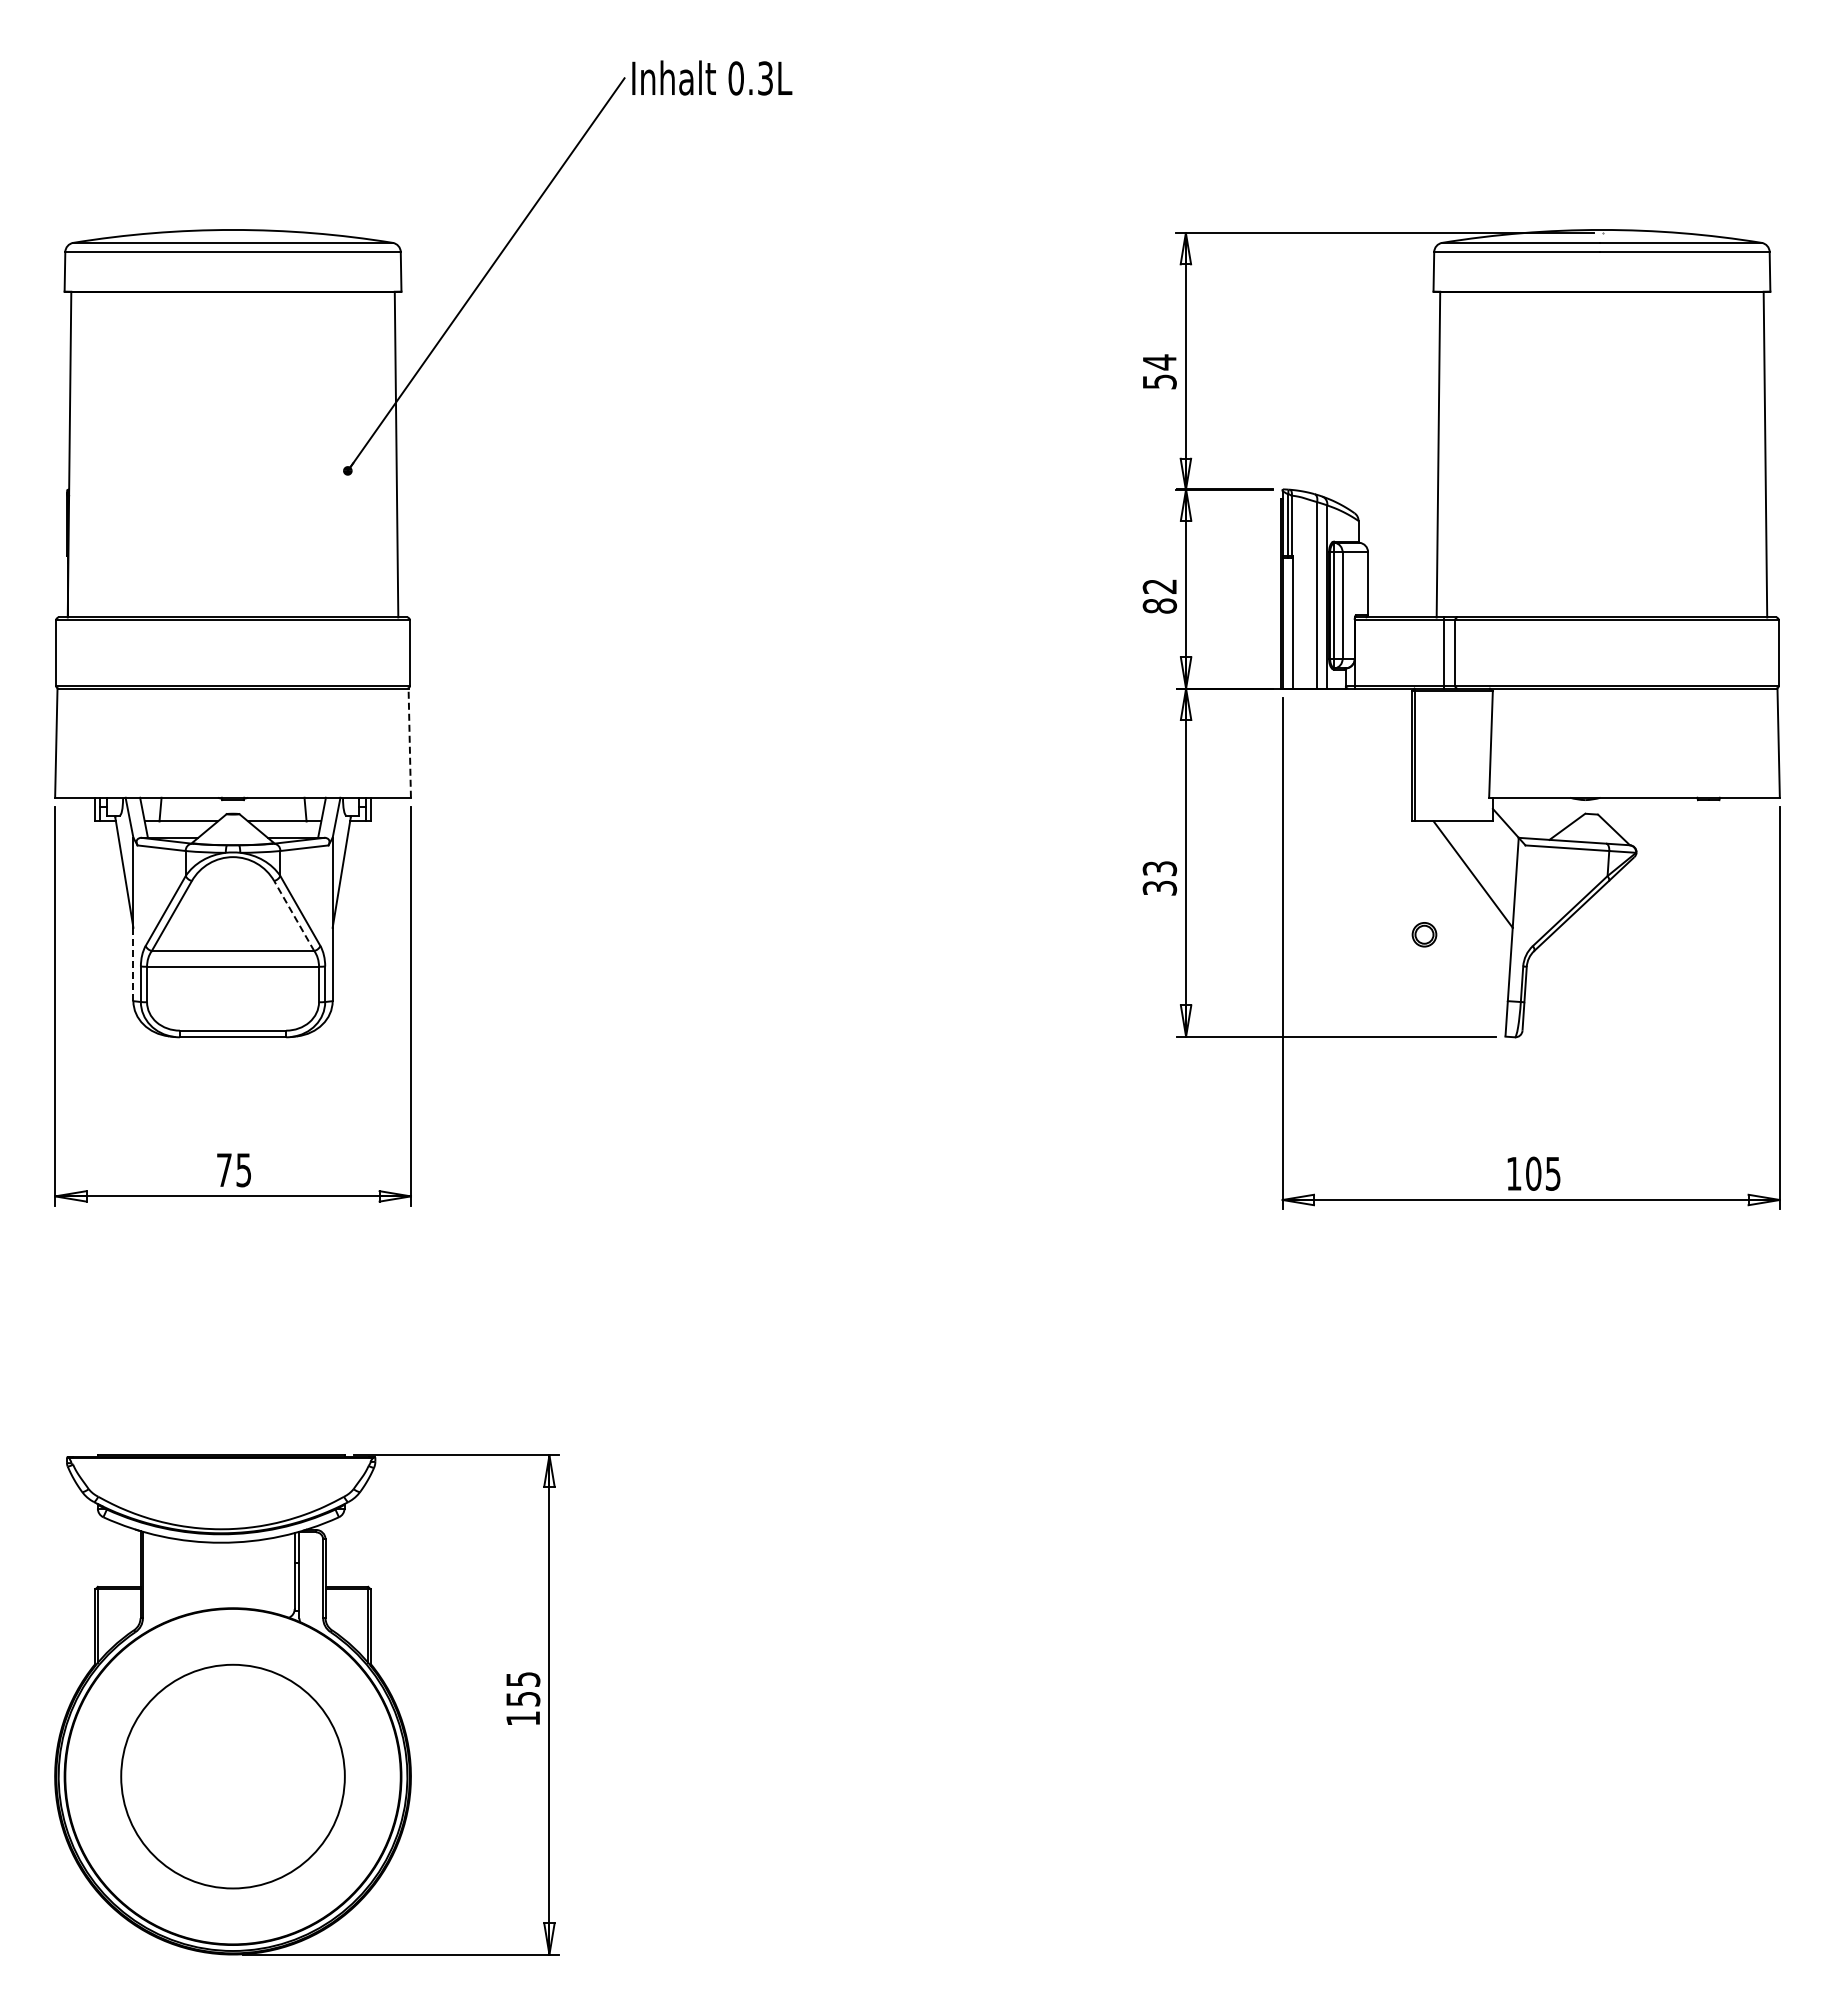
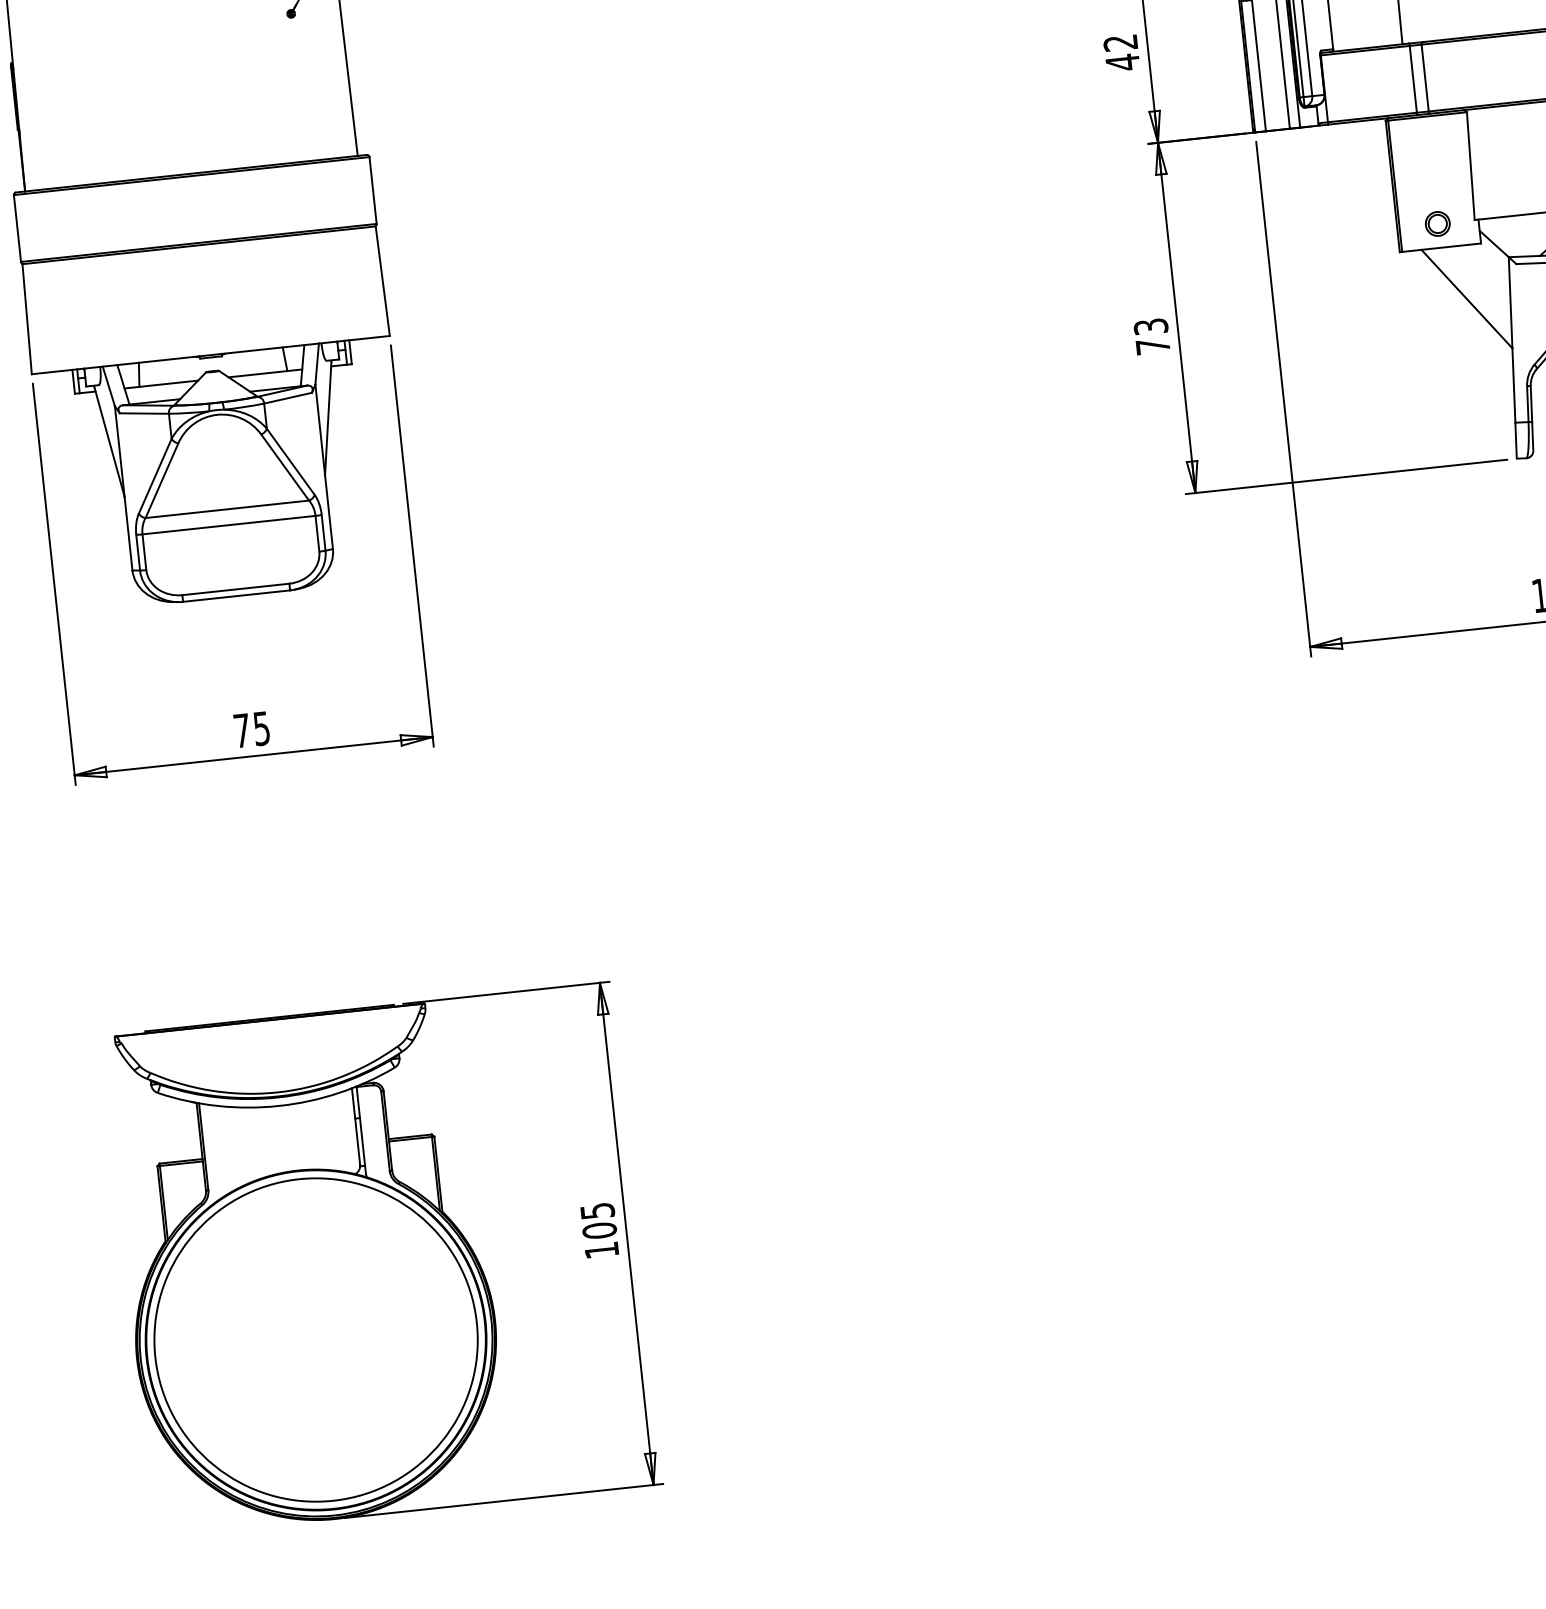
text: (1159, 606) -> (1122, 63), 82 -> 42
line: (409, 743) -> (382, 281), dashed -> solid
text: (1159, 888) -> (1152, 346), 33 -> 73
line: (293, 915) -> (284, 467), dashed -> solid
part: (1424, 934) -> (1437, 223), moved
line: (133, 964) -> (128, 533), dashed -> solid
text: (523, 1698) -> (599, 1230), 155 -> 105
circle: (232, 1776) -> (315, 1339), size x1.43

